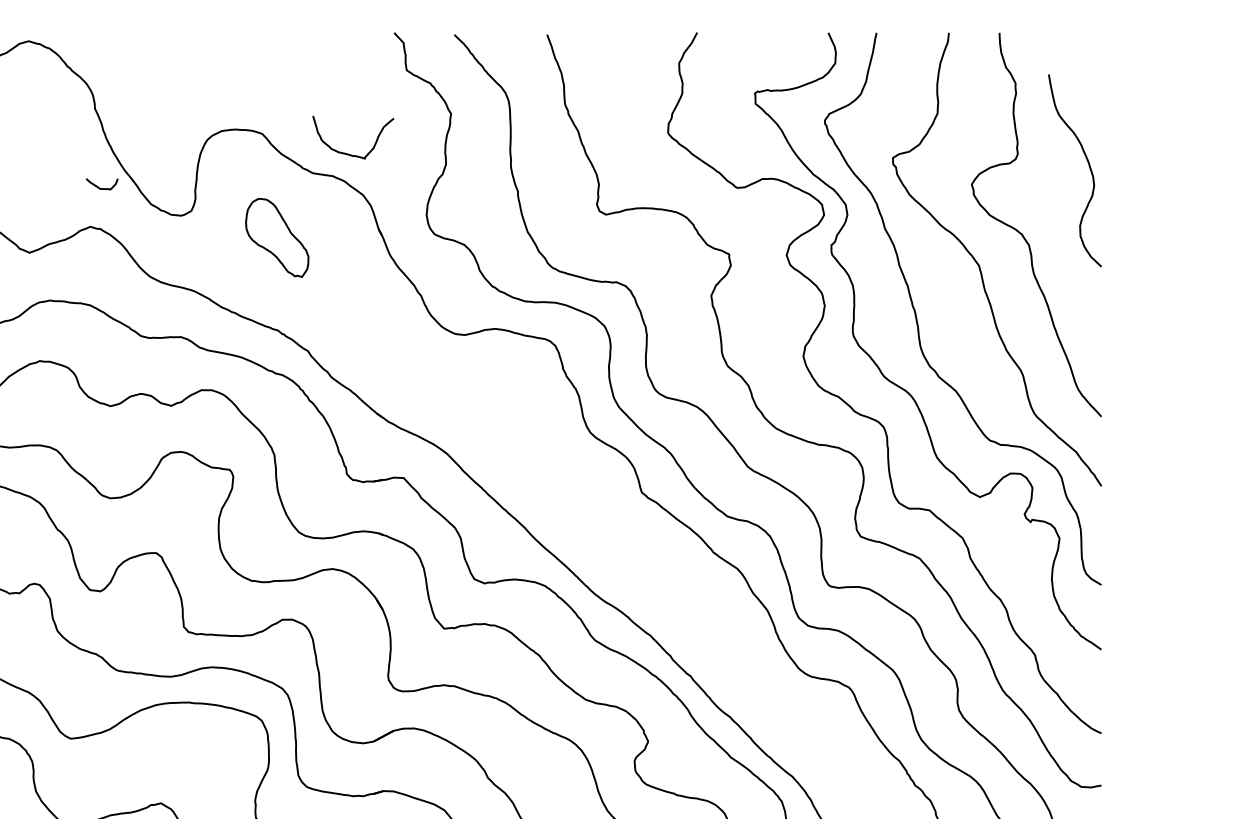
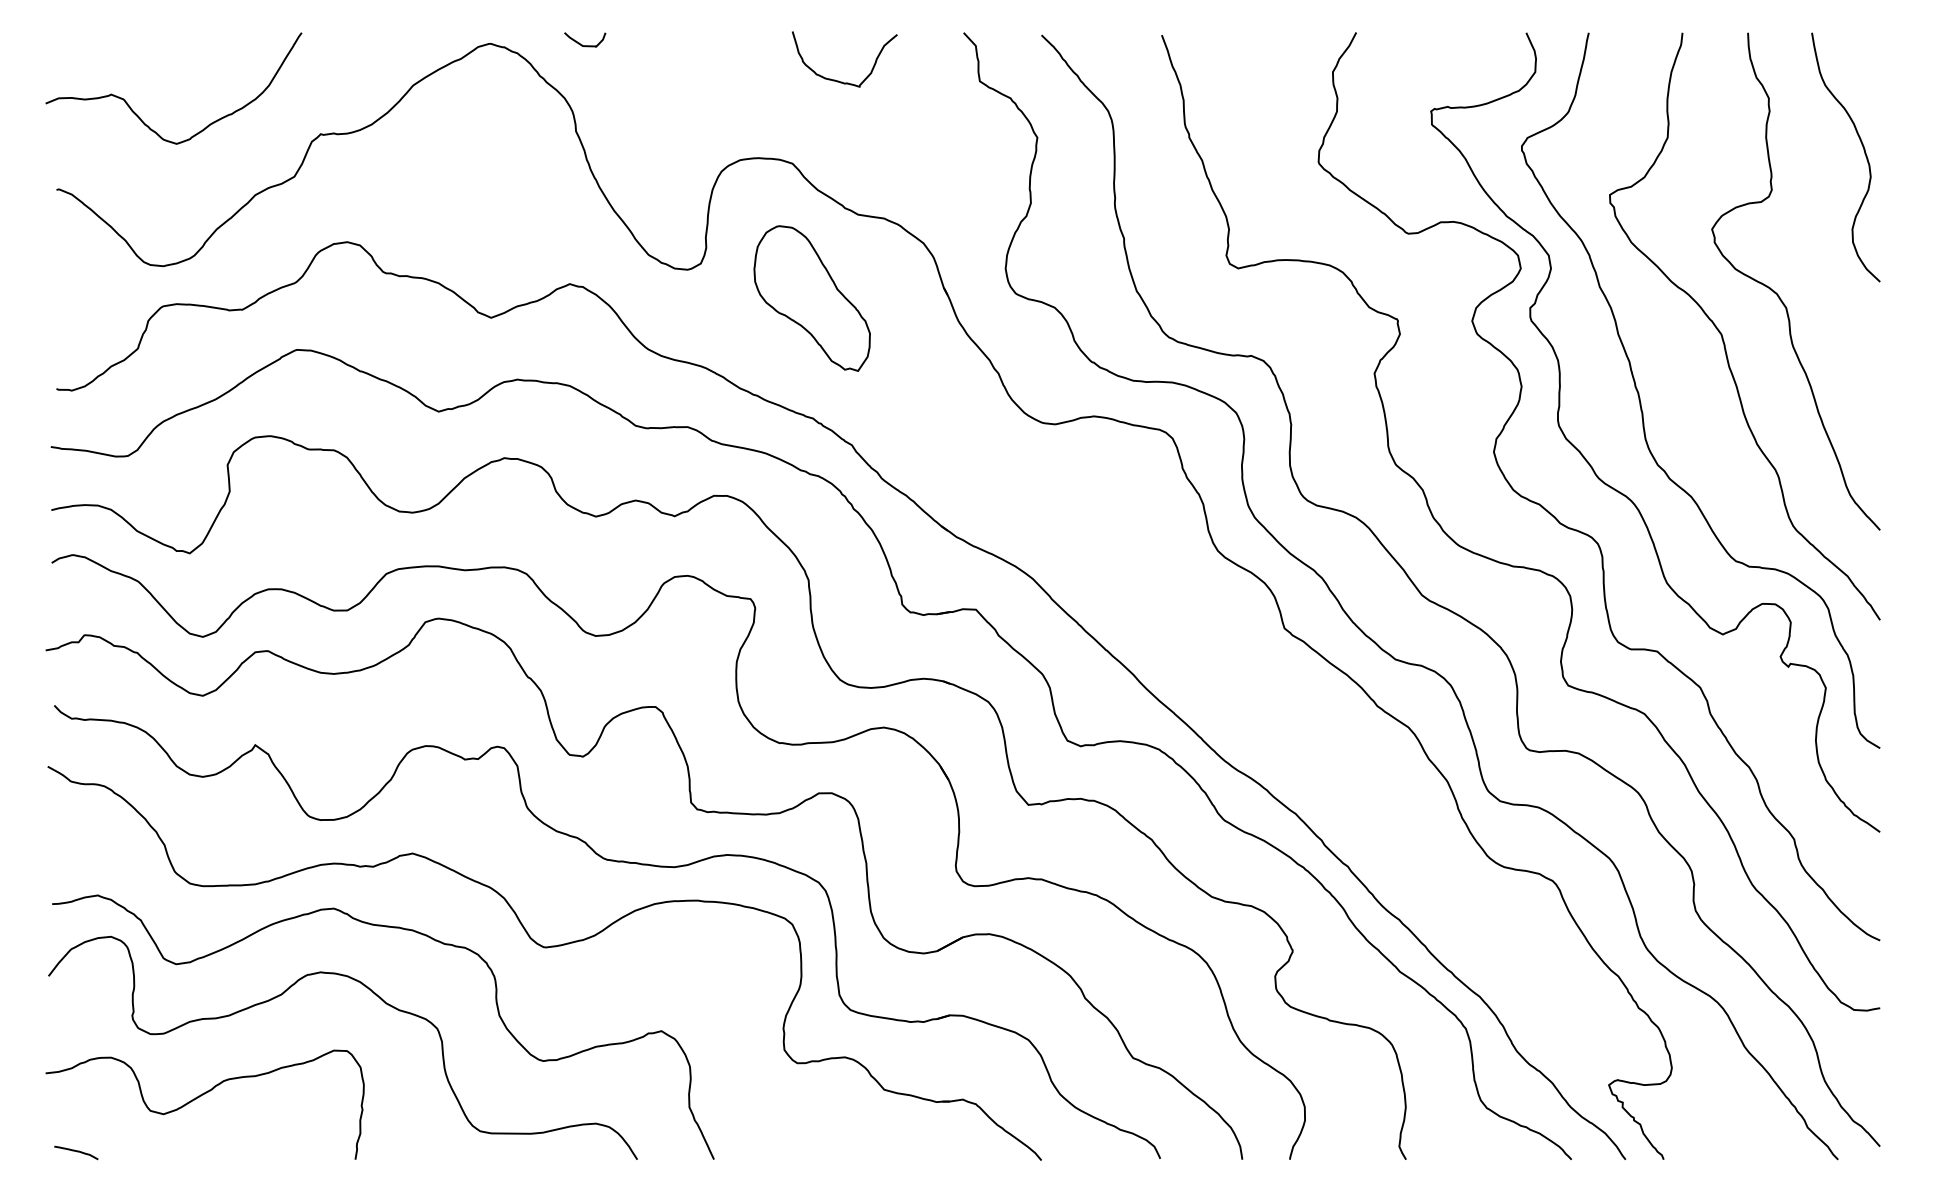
curve: (348, 153) -> (838, 80), moved
curve: (1089, 168) -> (1864, 154), moved
curve: (100, 187) -> (582, 44), moved
part: (276, 237) -> (811, 298), size x1.43

